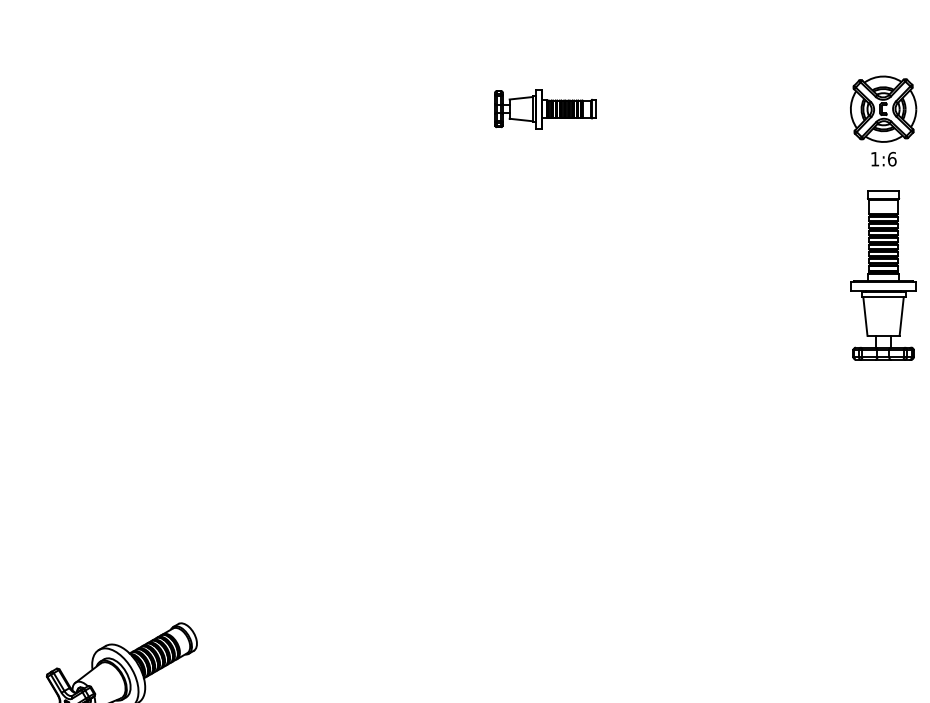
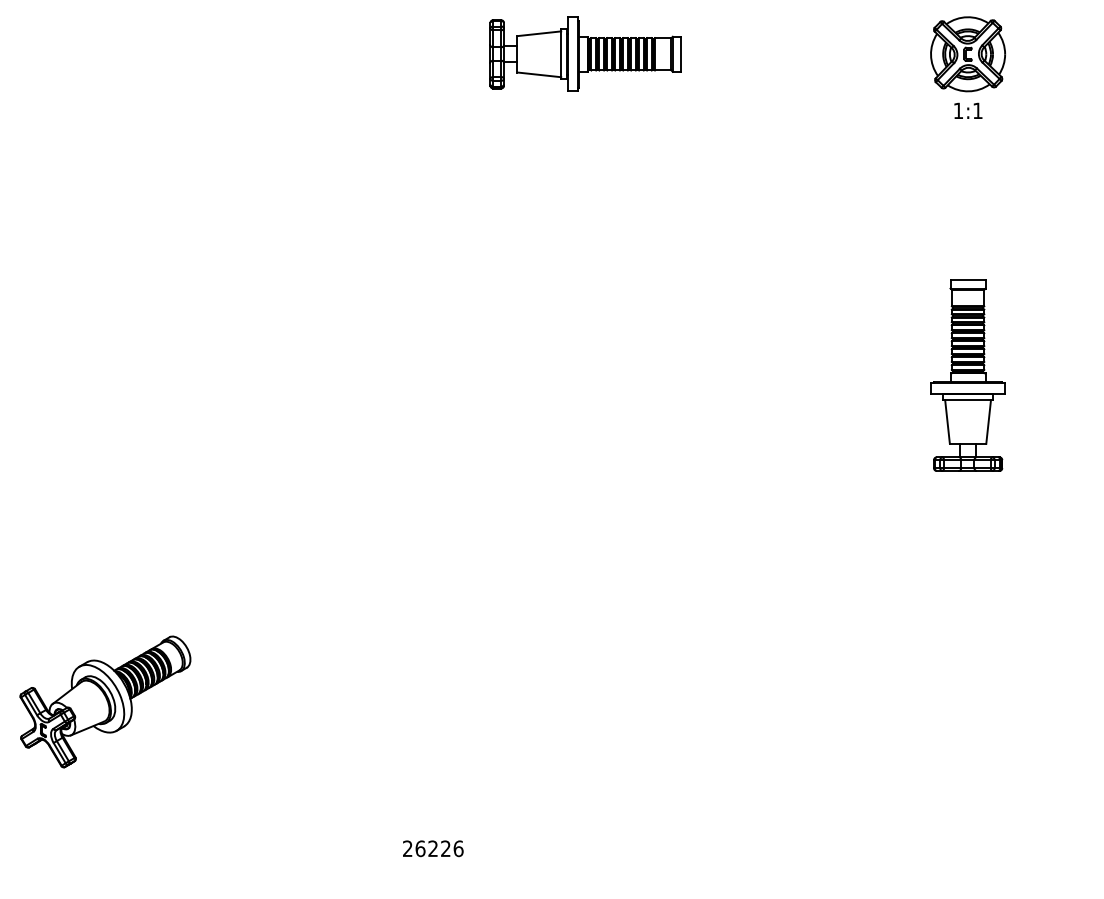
part: (545, 108) -> (585, 53), size x1.67
text: (891, 158) -> (977, 110), 1:6 -> 1:1
part: (883, 275) -> (967, 375), moved

